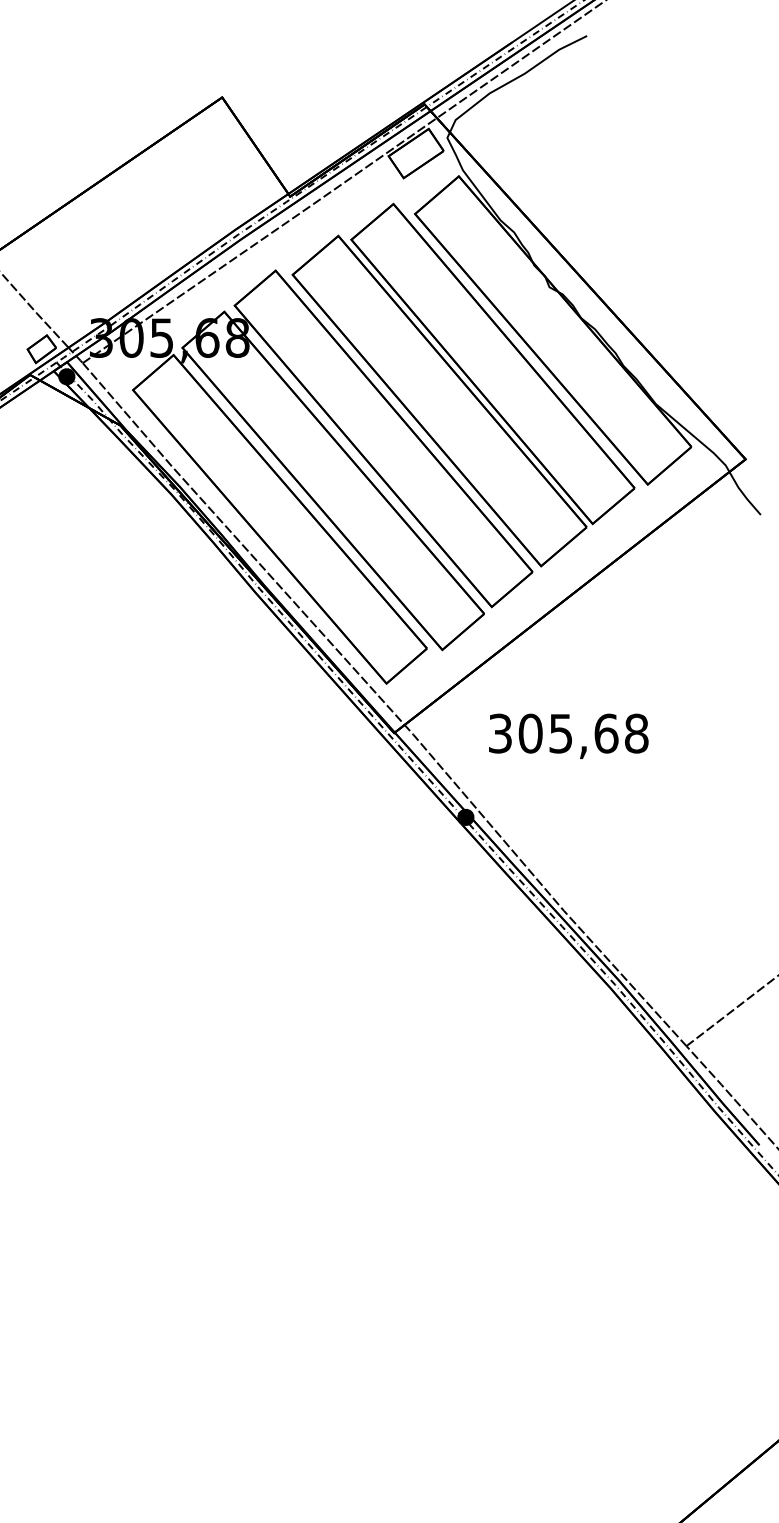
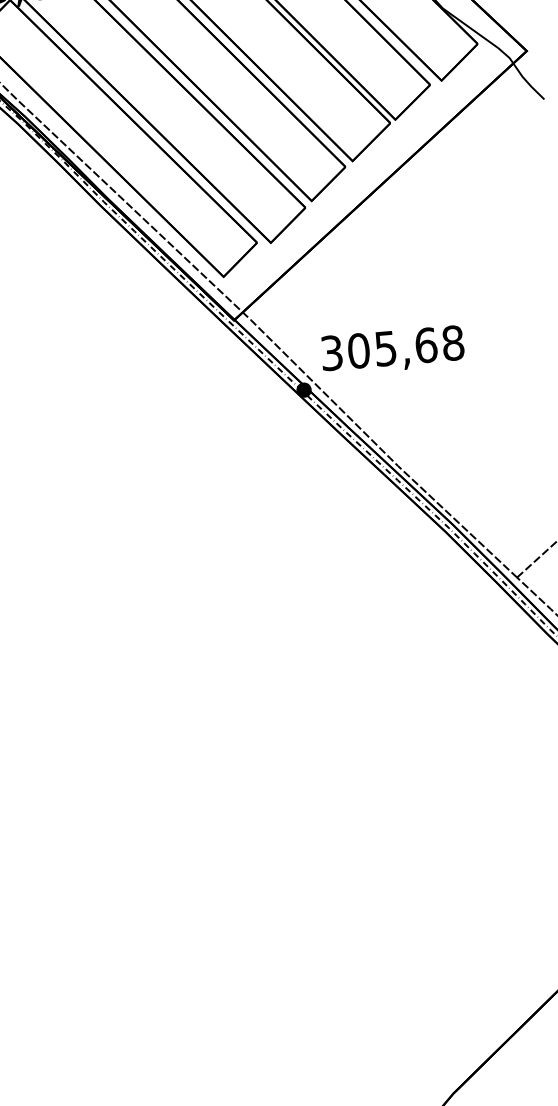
text: (568, 735) -> (392, 349), moved

